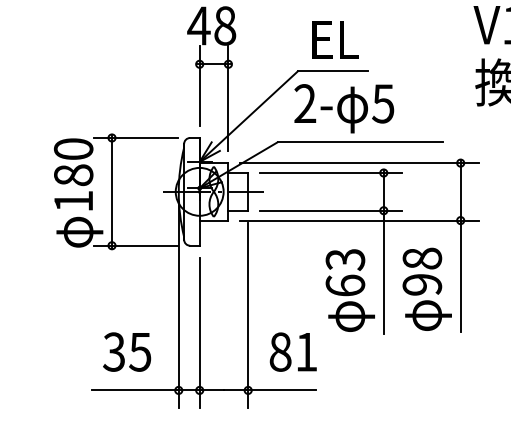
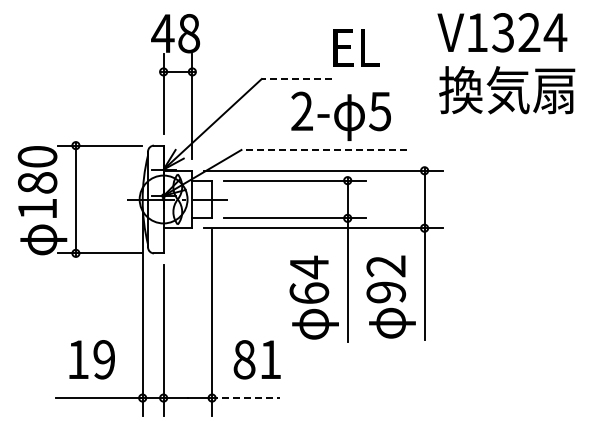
text: (335, 39) -> (356, 47), moved
line: (332, 71) -> (296, 79), solid -> dashed
text: (343, 107) -> (340, 115), moved
line: (360, 142) -> (324, 150), solid -> dashed
text: (422, 258) -> (386, 266), 98 -> 92
text: (345, 259) -> (309, 267), 63 -> 64
text: (126, 351) -> (90, 359), 35 -> 19
line: (281, 390) -> (245, 398), solid -> dashed

